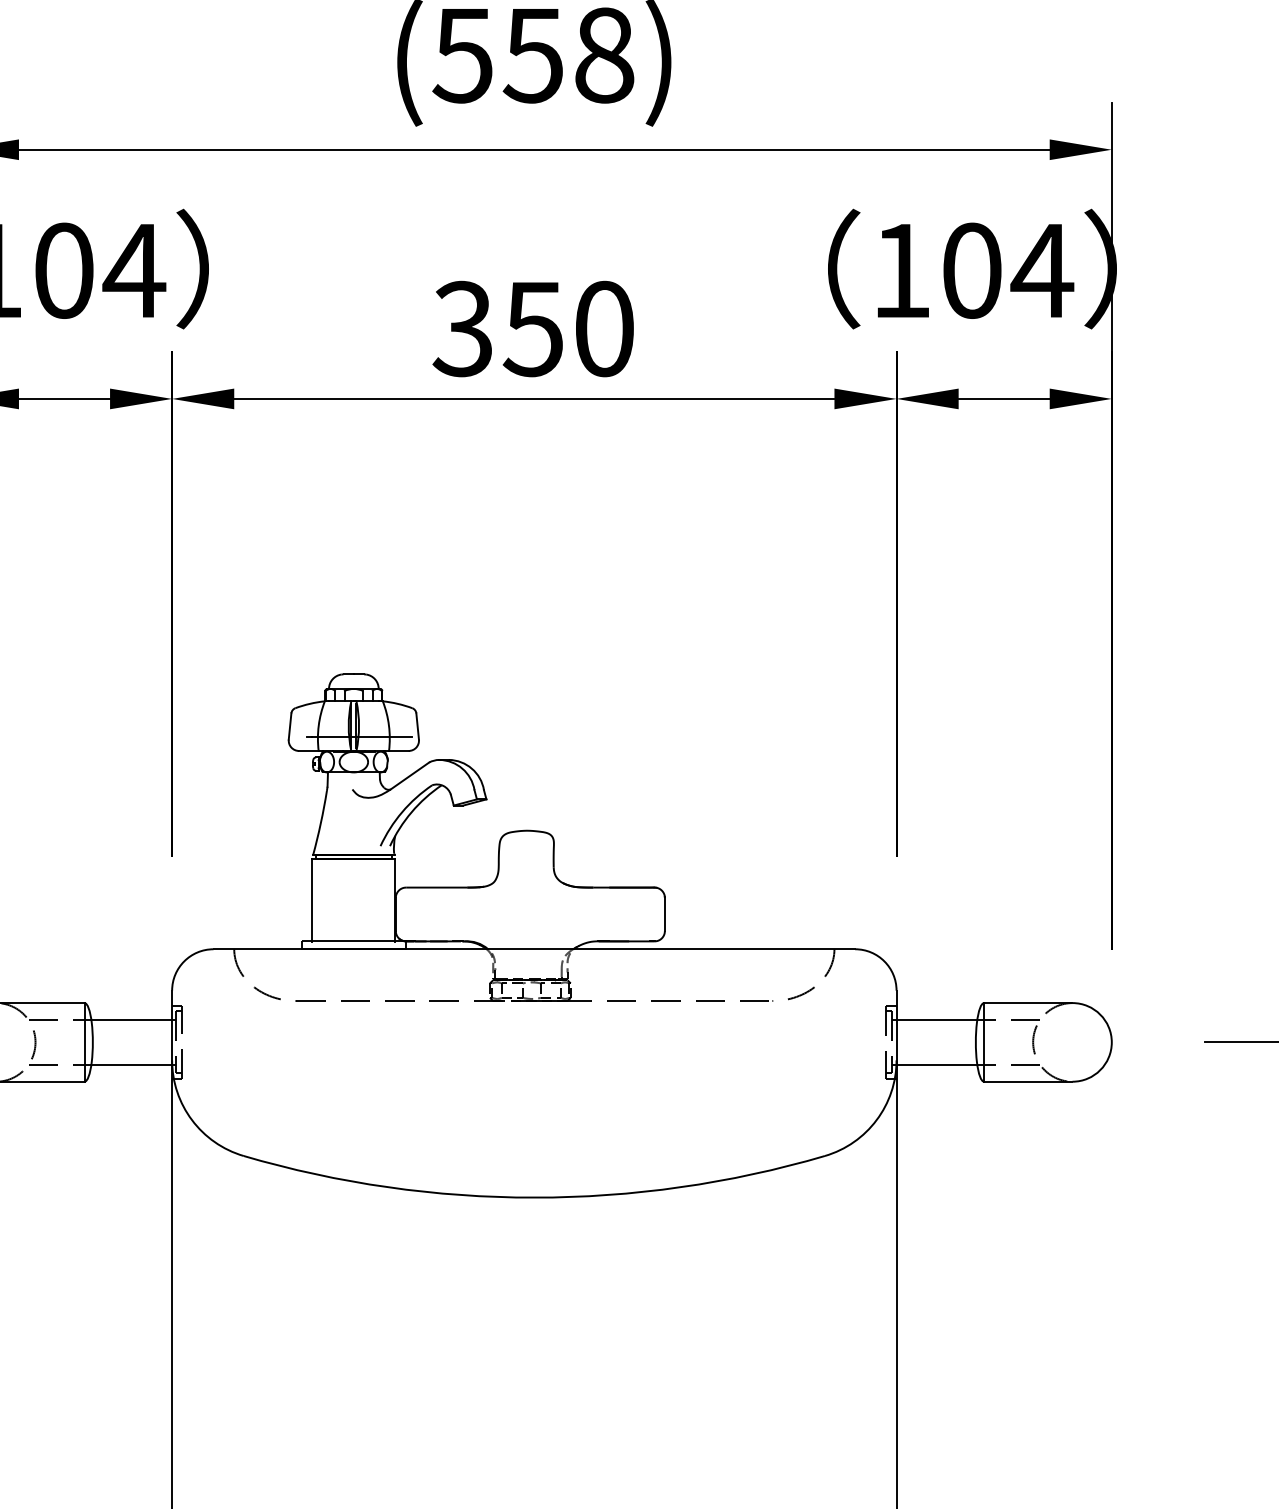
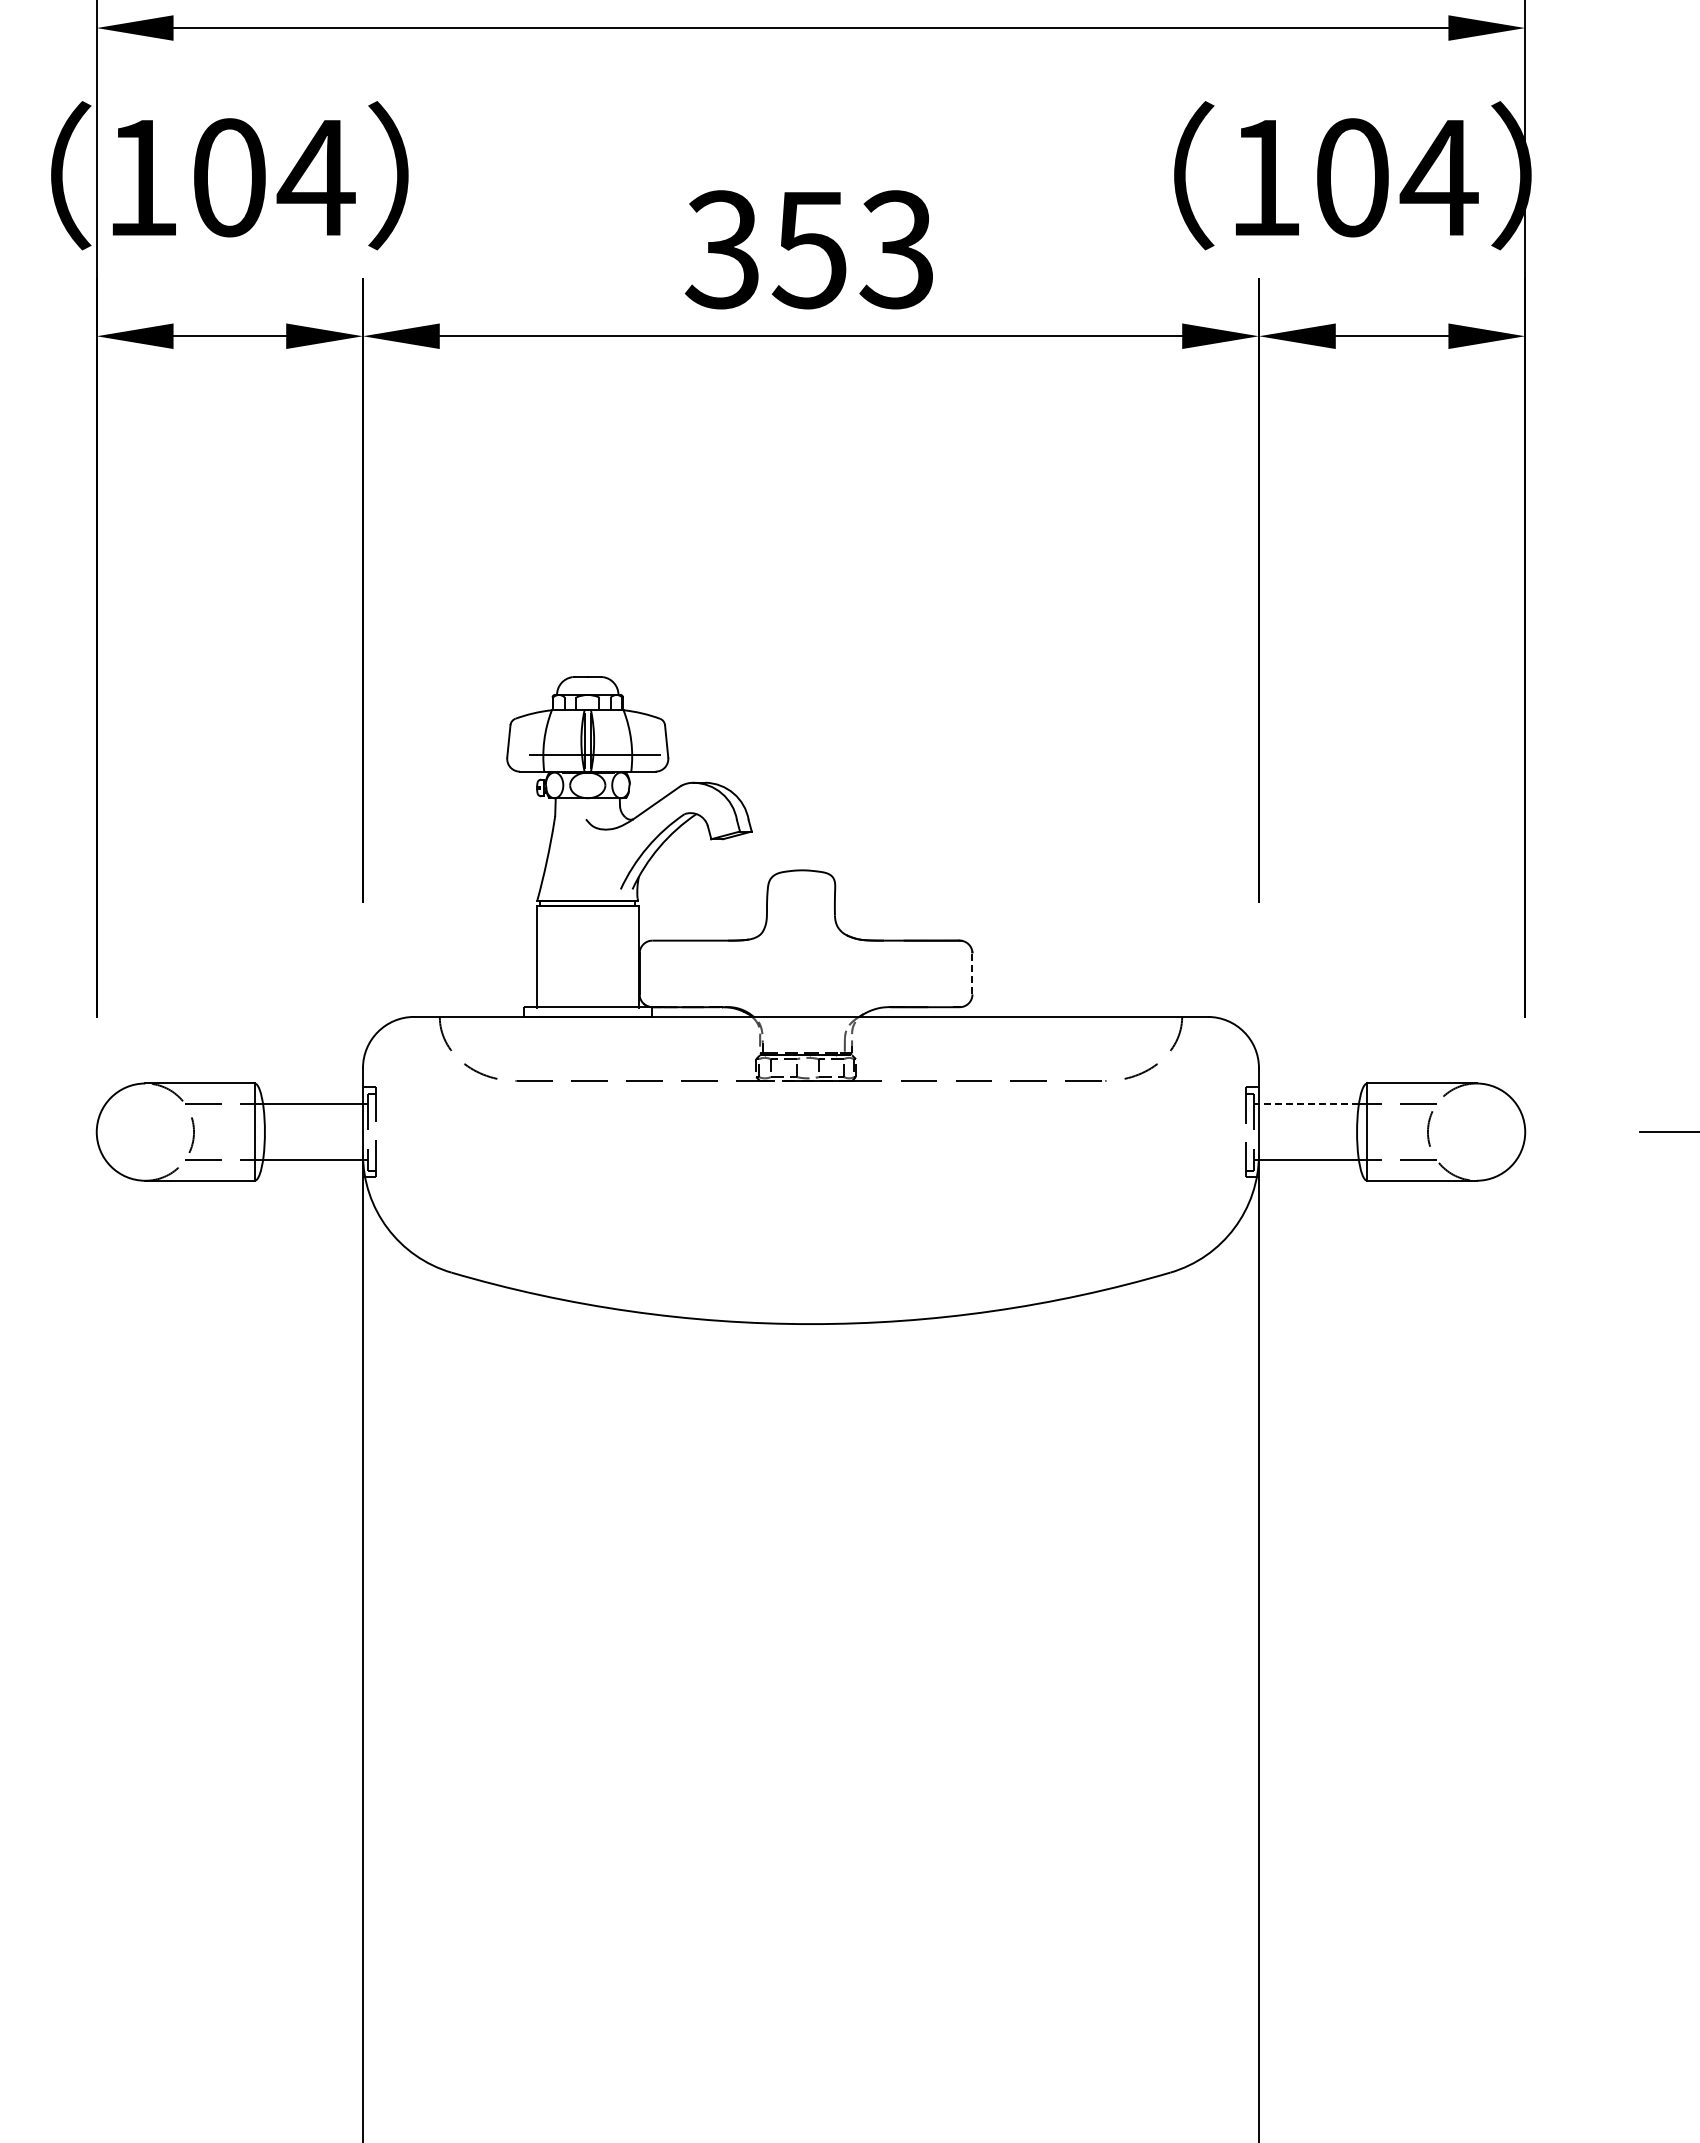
text: (603, 328) -> (896, 249), 350 -> 353
line: (664, 914) -> (972, 973), solid -> dashed
line: (936, 1020) -> (1308, 1104), solid -> dashed

